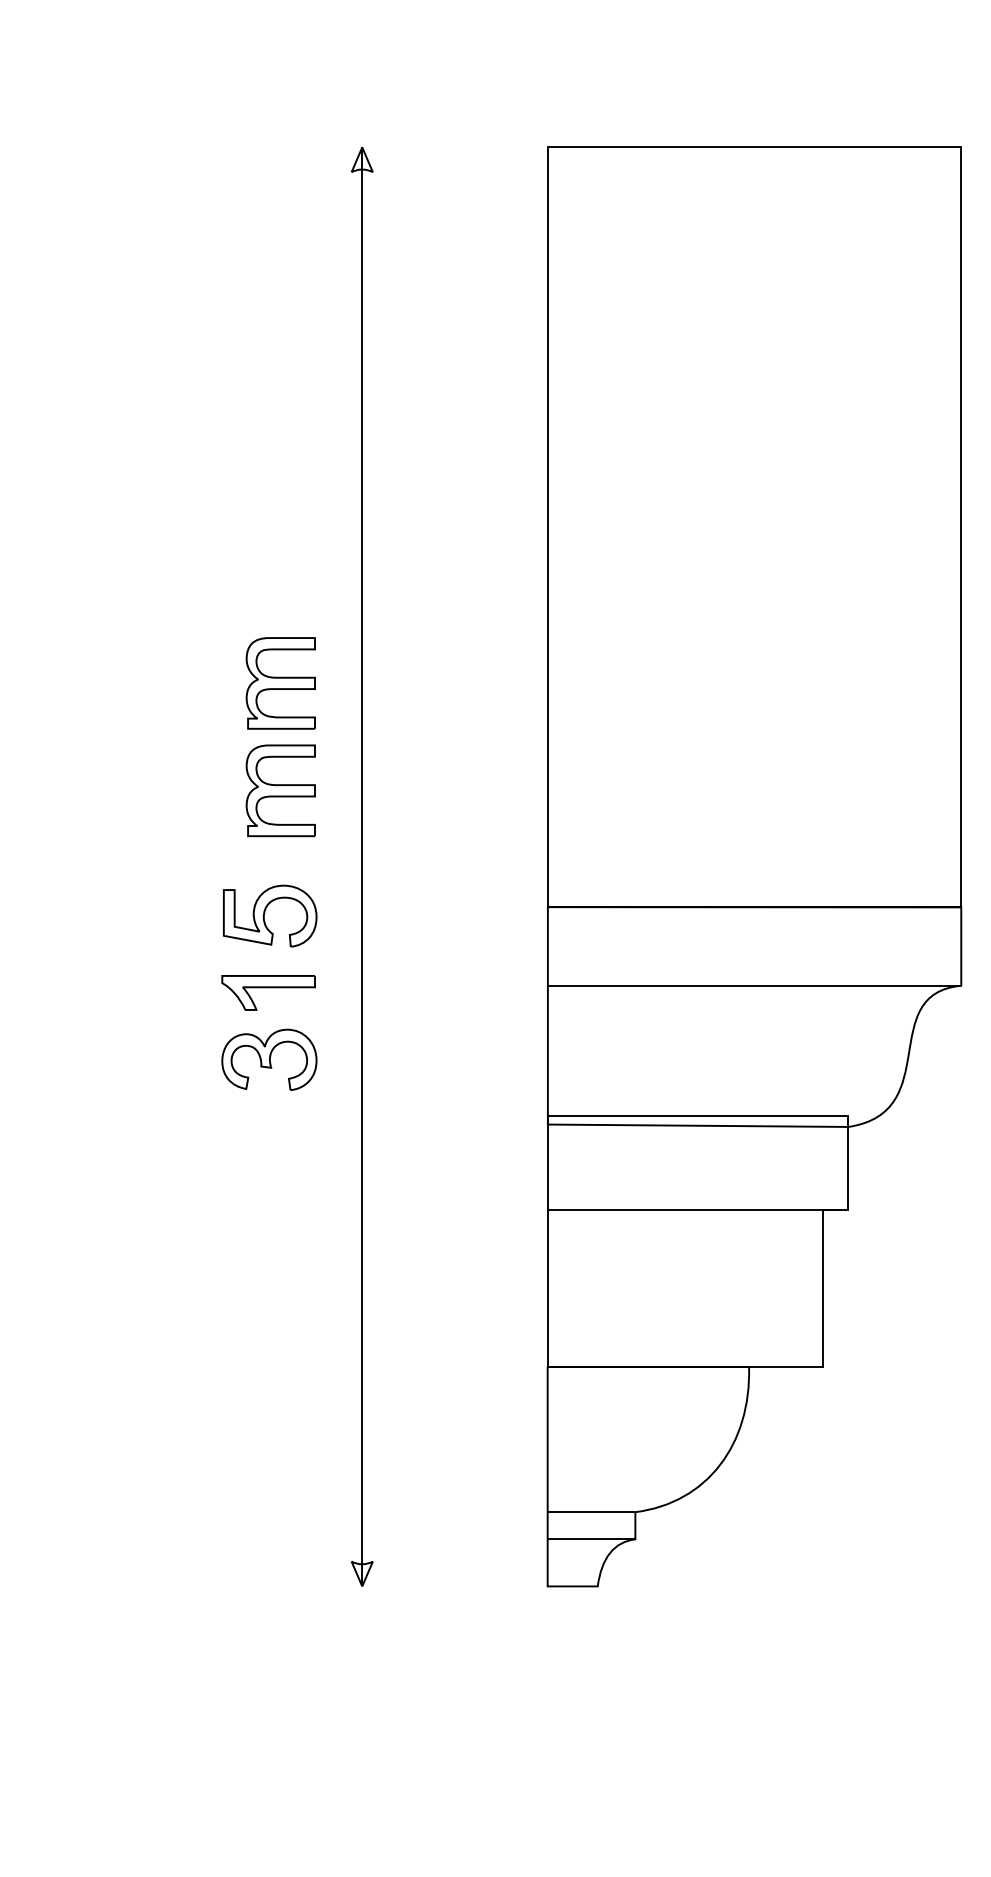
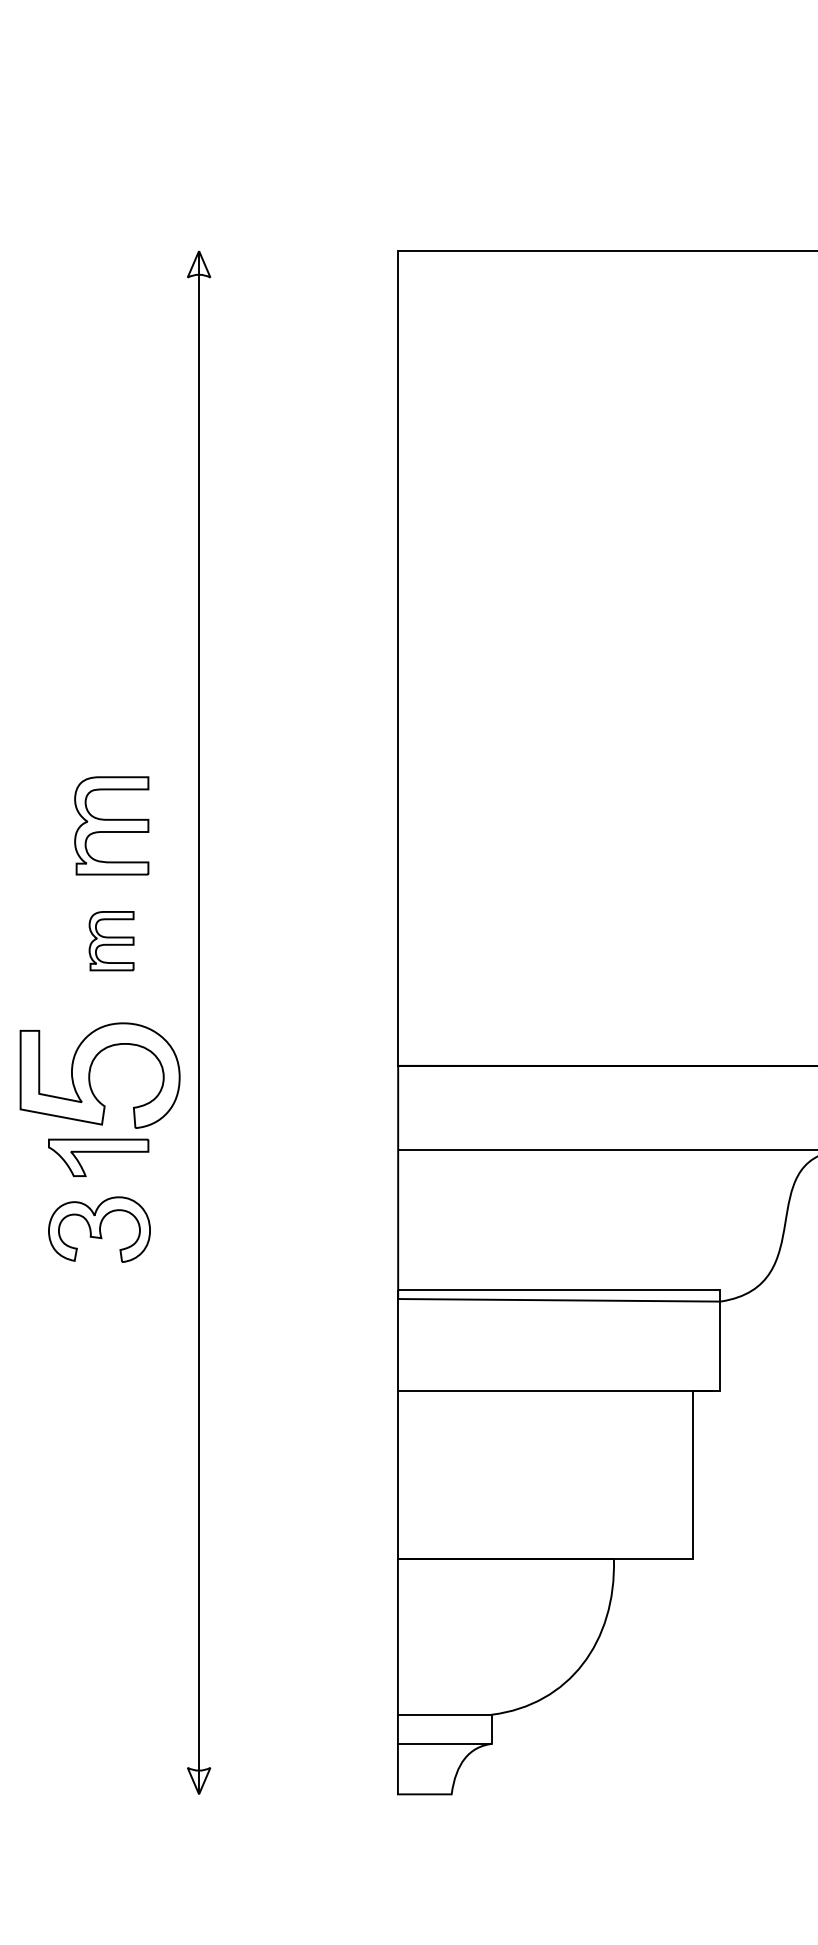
part: (280, 790) -> (111, 940), size x0.6
part: (270, 915) -> (100, 1074), size x1.6

